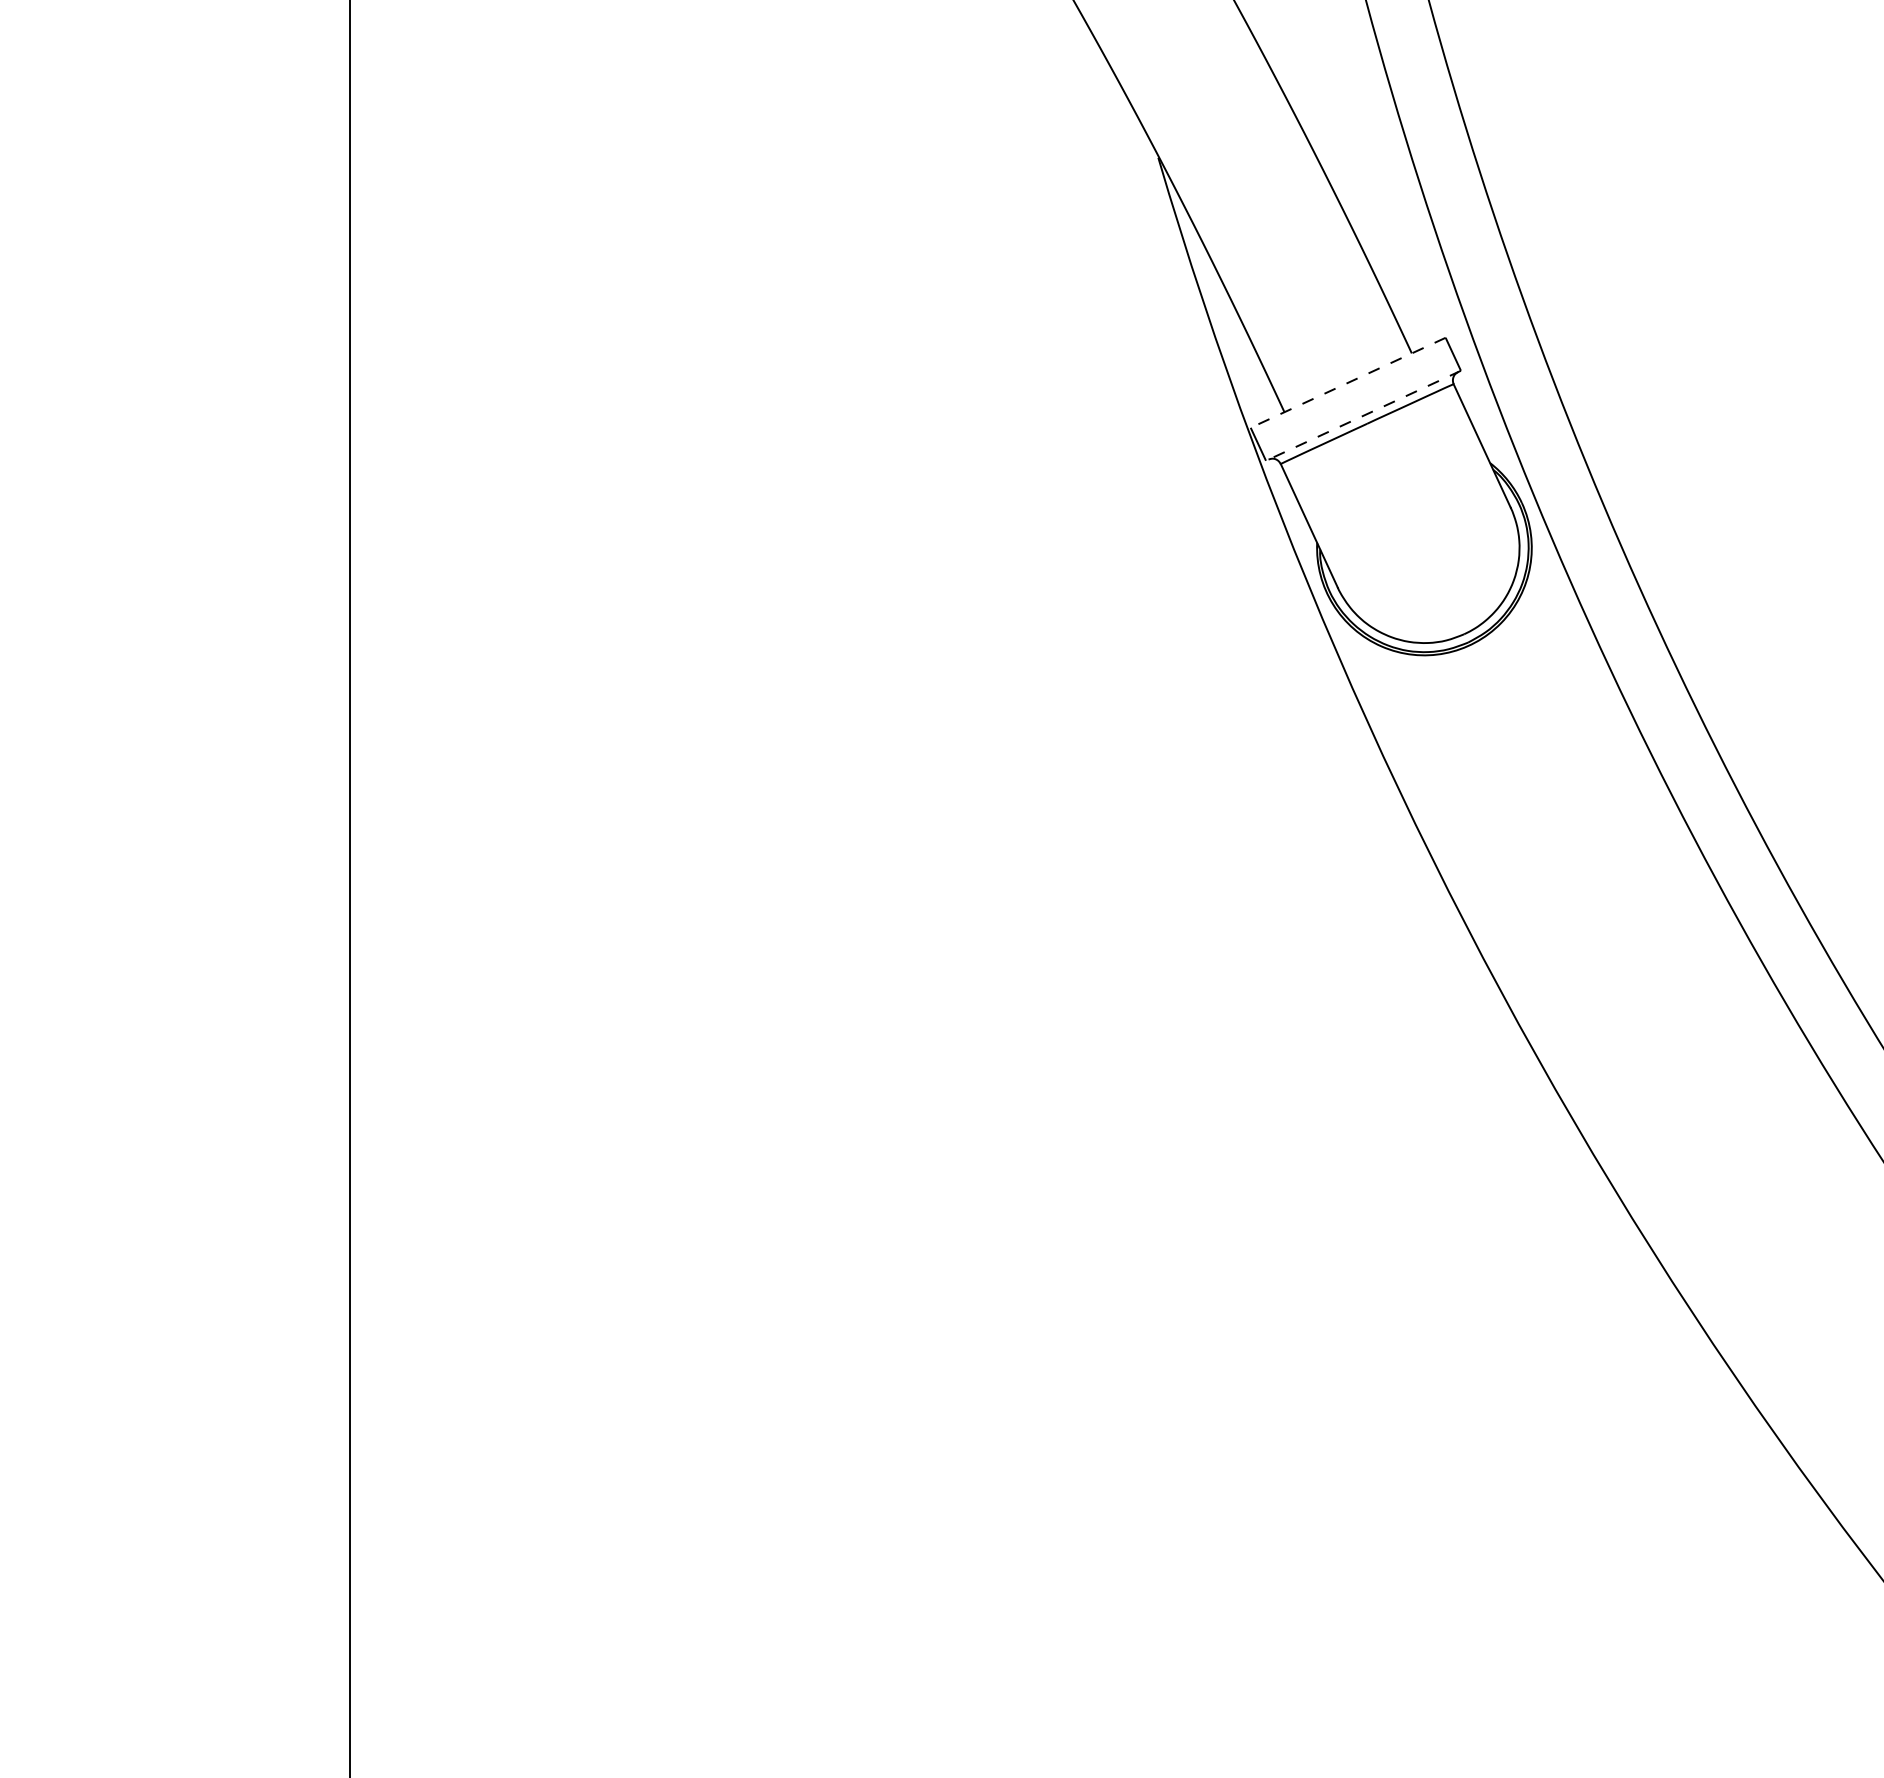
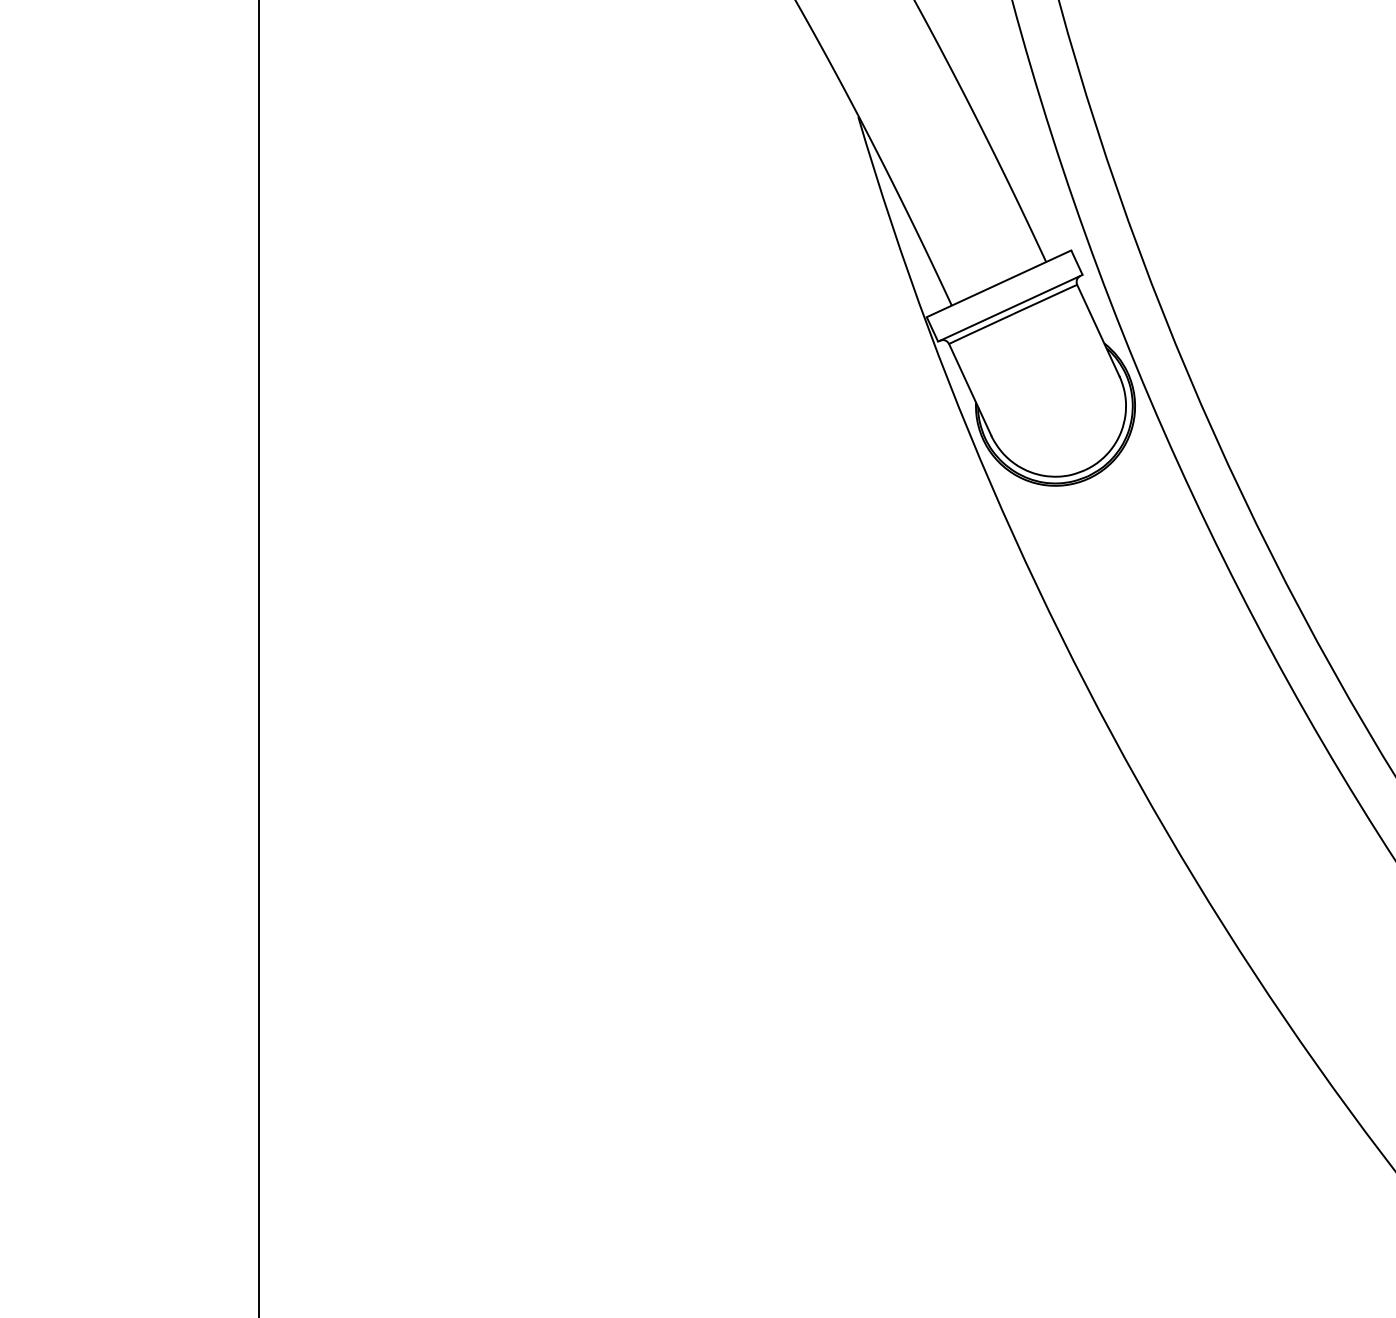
line: (1348, 382) -> (999, 283), dashed -> solid
line: (1363, 416) -> (1010, 308), dashed -> solid

